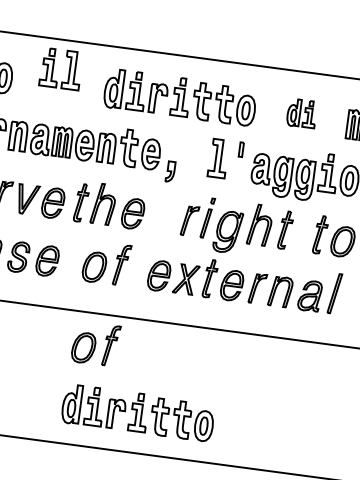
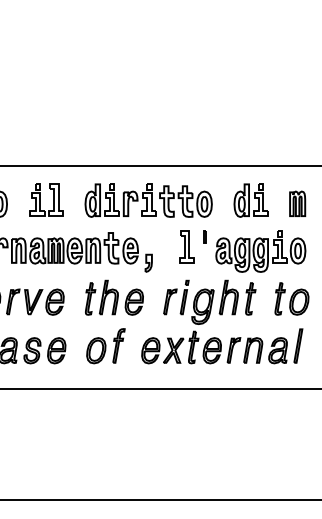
part: (60, 68) -> (46, 199), moved
part: (301, 113) -> (250, 200), size x1.43
part: (110, 205) -> (114, 297), moved
part: (95, 344) -> (105, 414), removed
part: (138, 412) -> (148, 466), removed

